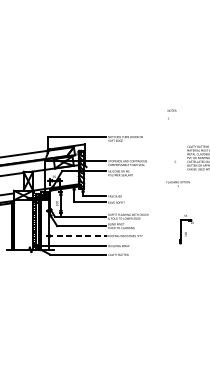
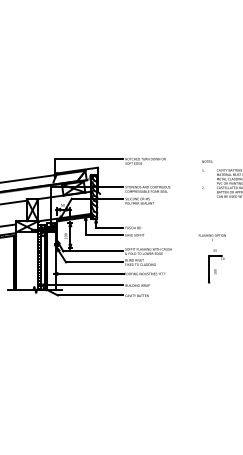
text: (172, 114) -> (207, 165), moved
text: (177, 183) -> (211, 237), moved
line: (77, 235) -> (89, 273), dashed -> solid

